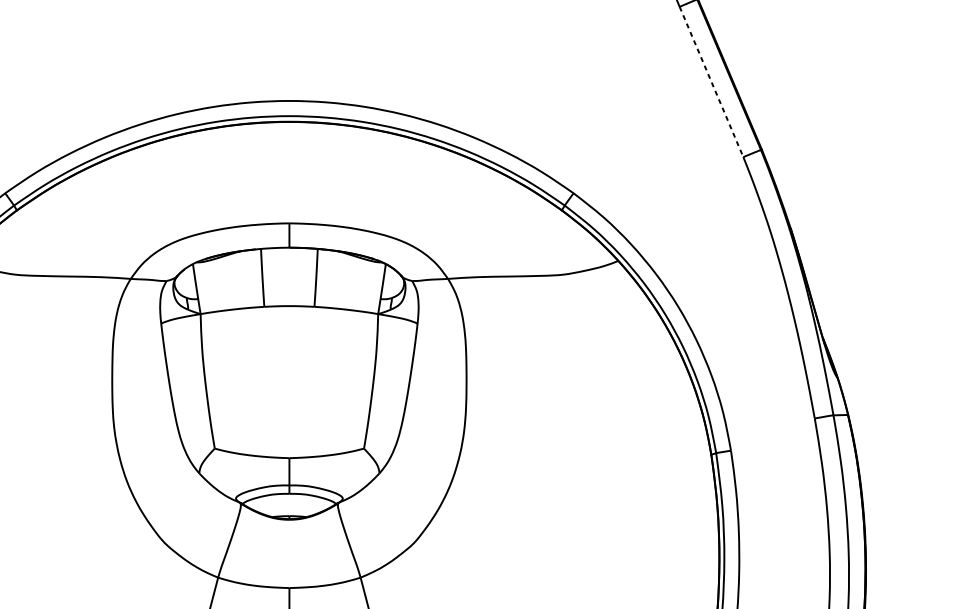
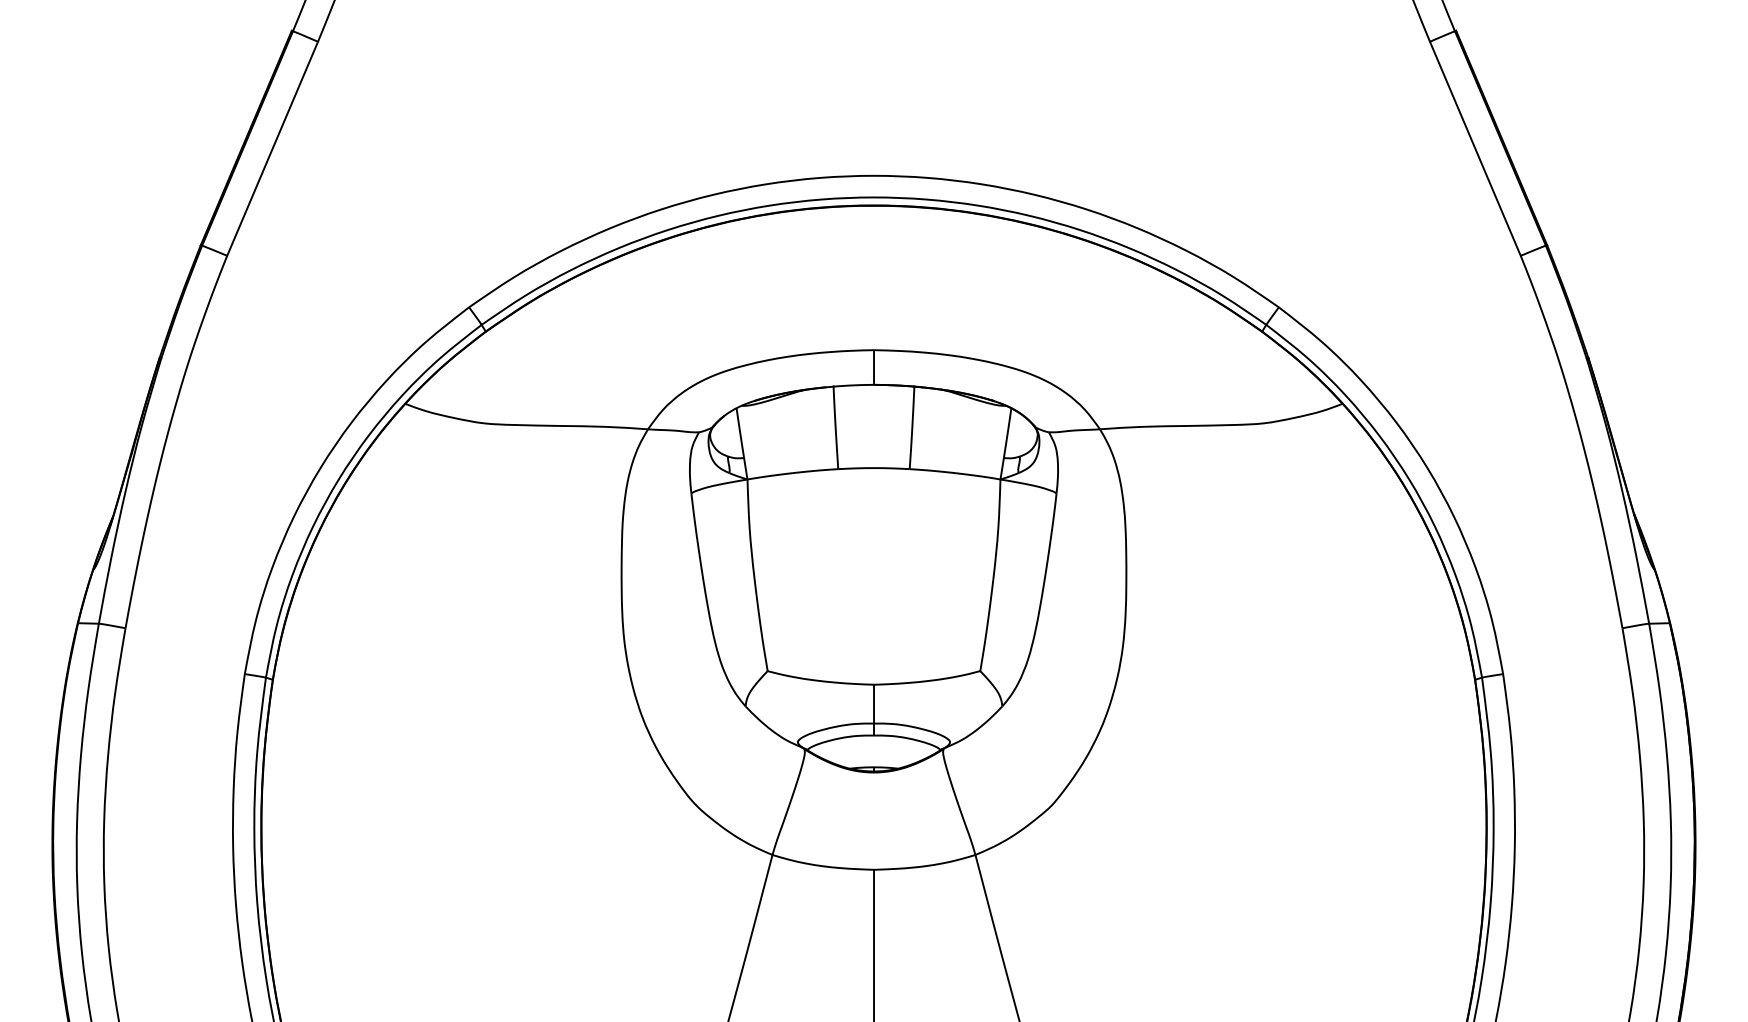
line: (711, 82) -> (1475, 149), dashed -> solid

